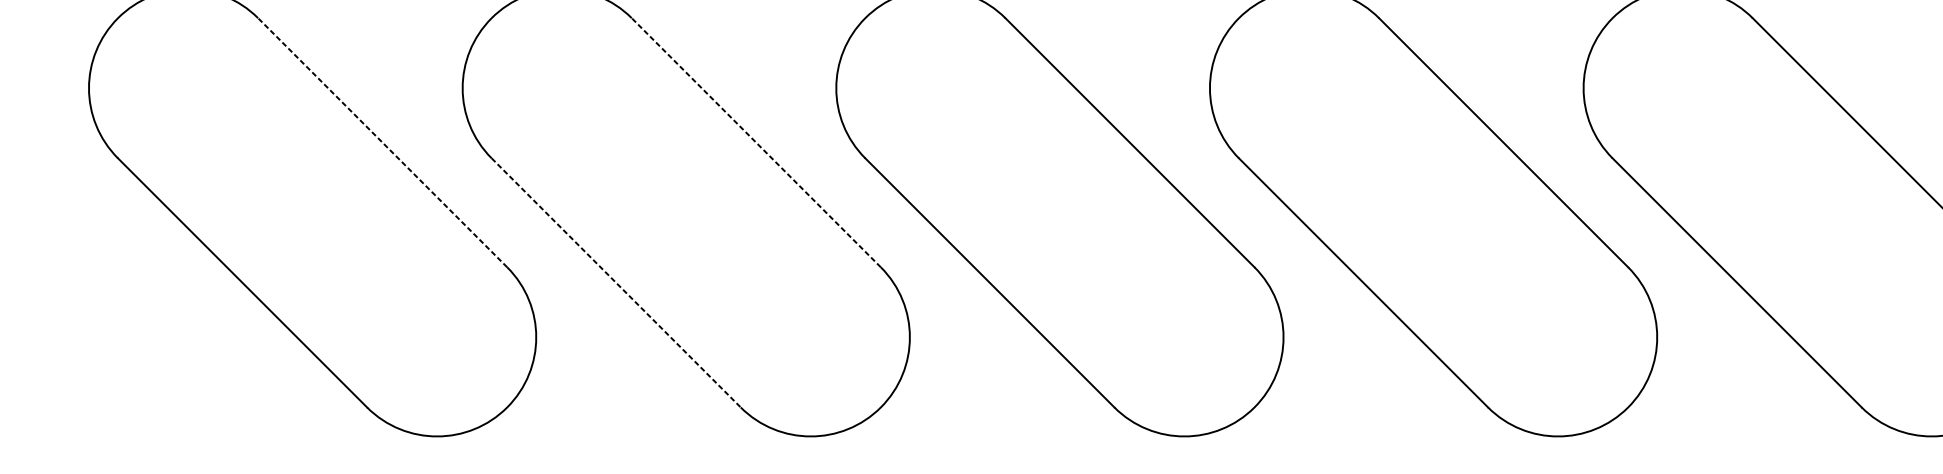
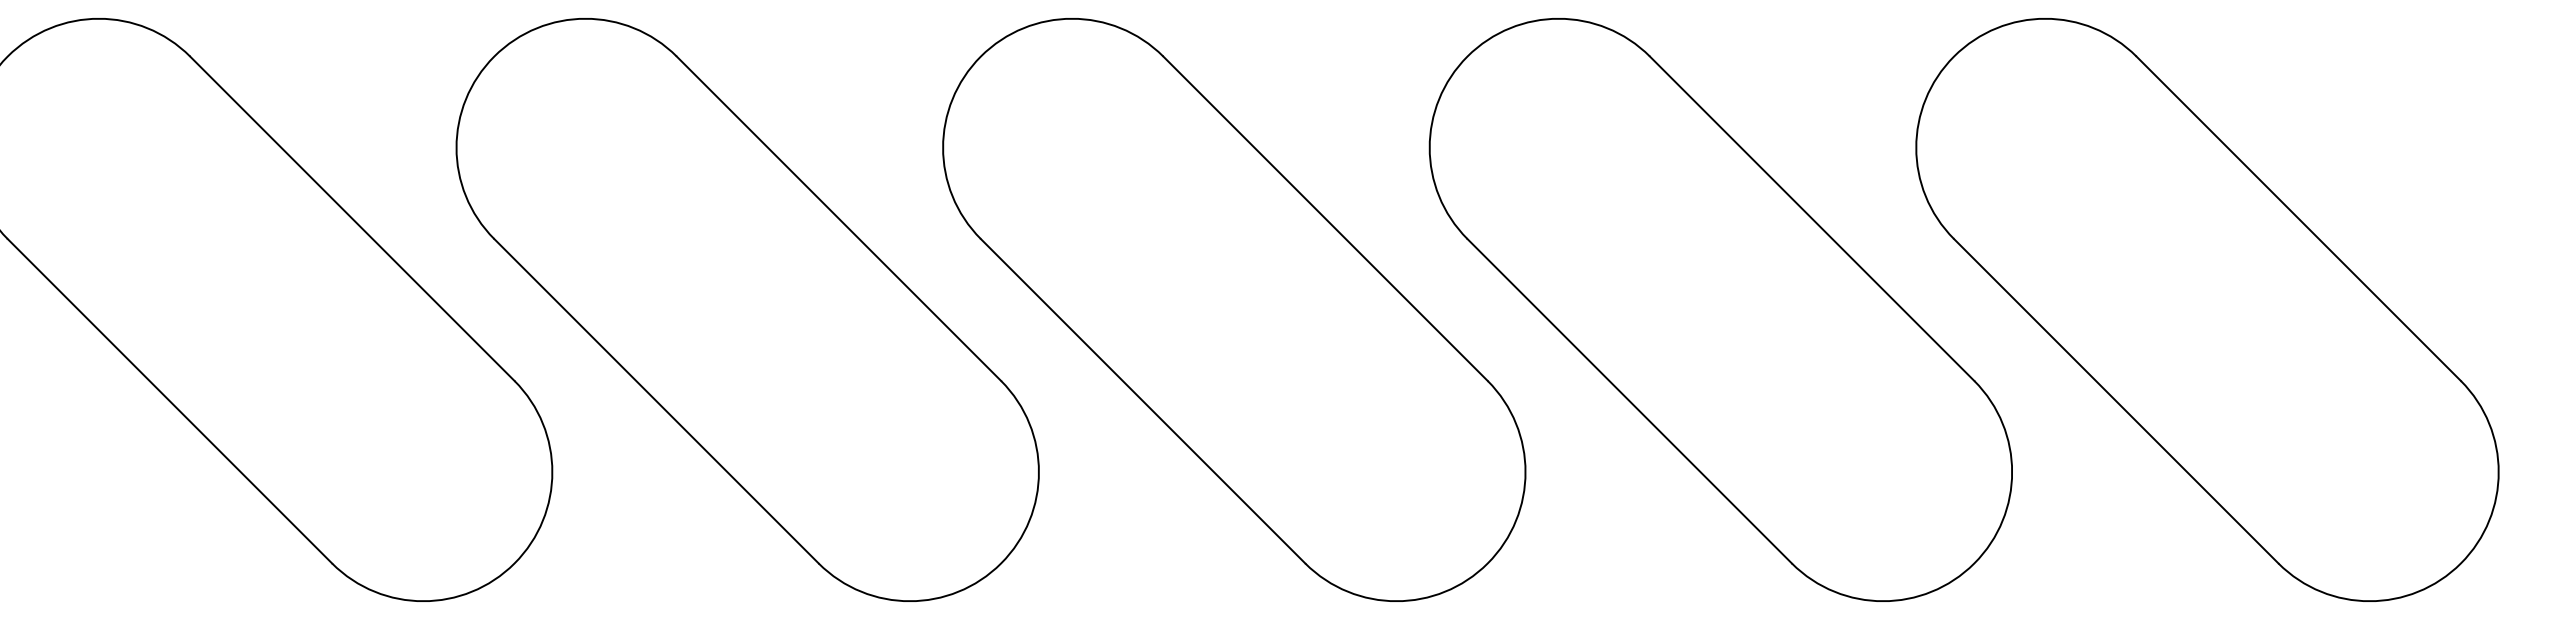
line: (382, 142) -> (352, 218), dashed -> solid
line: (755, 142) -> (838, 218), dashed -> solid
line: (616, 283) -> (656, 401), dashed -> solid

